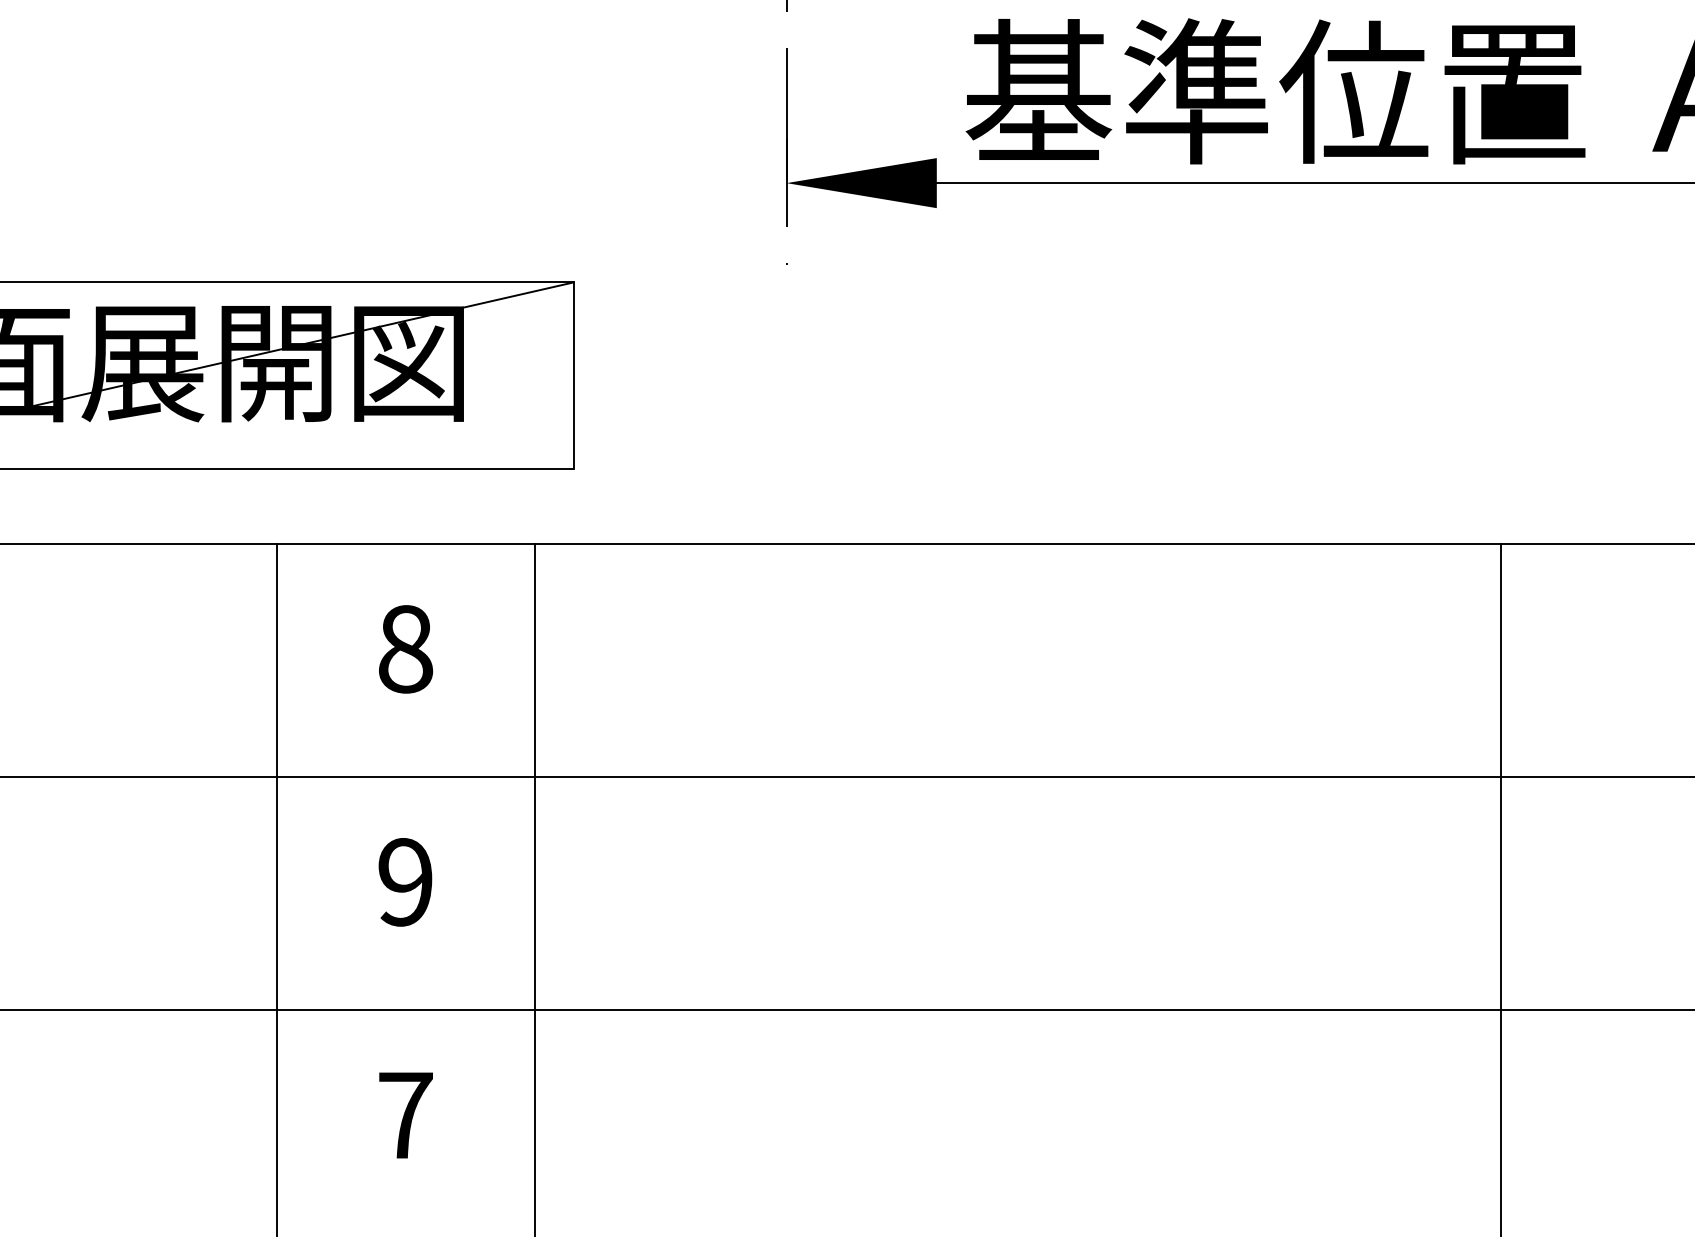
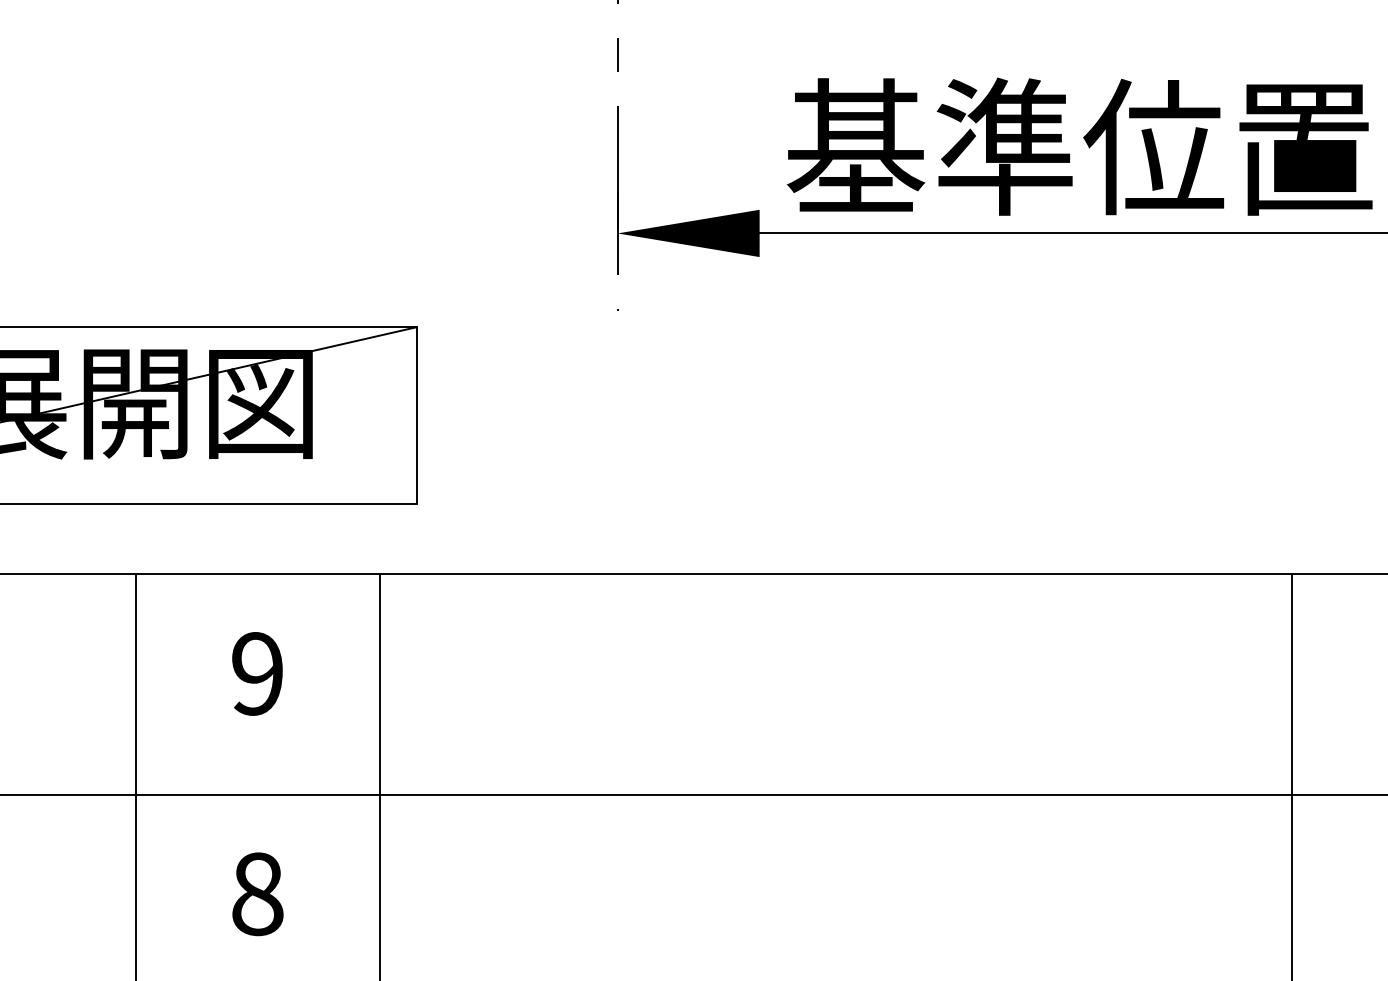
text: (405, 648) -> (257, 673), 8 -> 9
text: (405, 882) -> (257, 894), 9 -> 8

